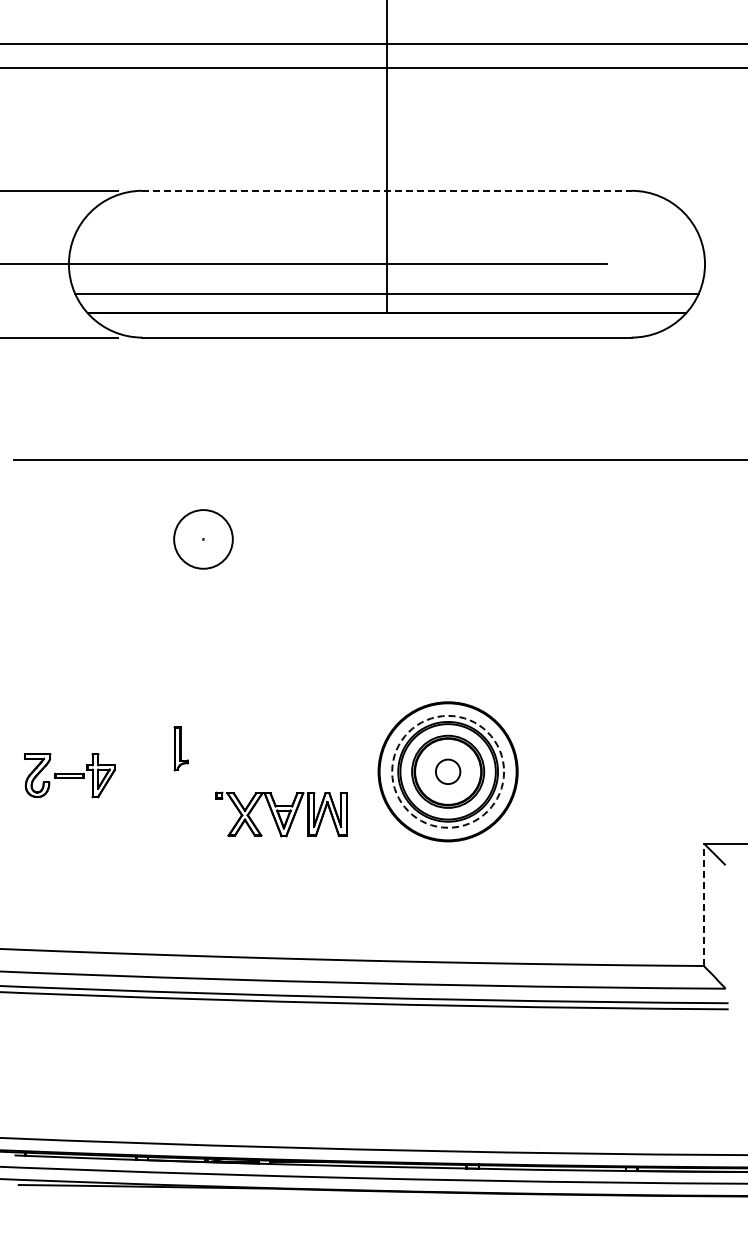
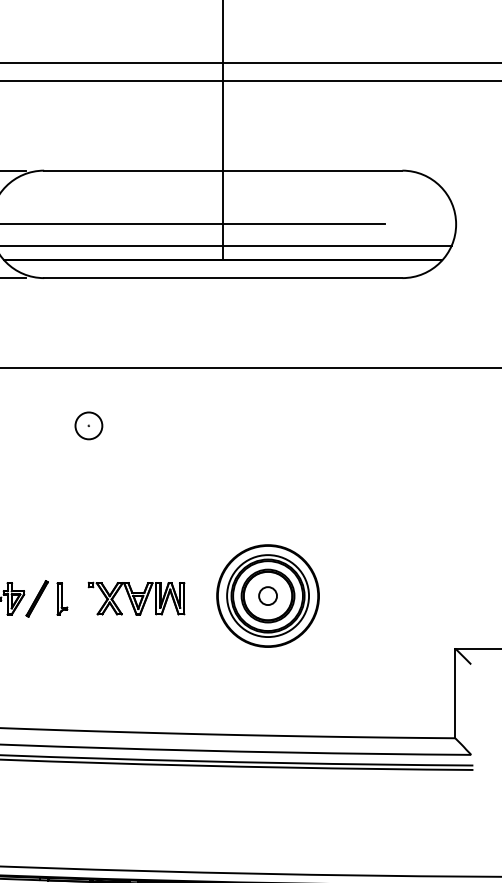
line: (386, 190) -> (222, 170), dashed -> solid
circle: (203, 539) -> (88, 425), size x0.62
part: (180, 748) -> (61, 598), moved
circle: (448, 771) -> (268, 595), dashed -> solid
part: (132, 775) -> (36, 598), added
part: (281, 814) -> (136, 598), moved
line: (703, 904) -> (455, 693), dashed -> solid

